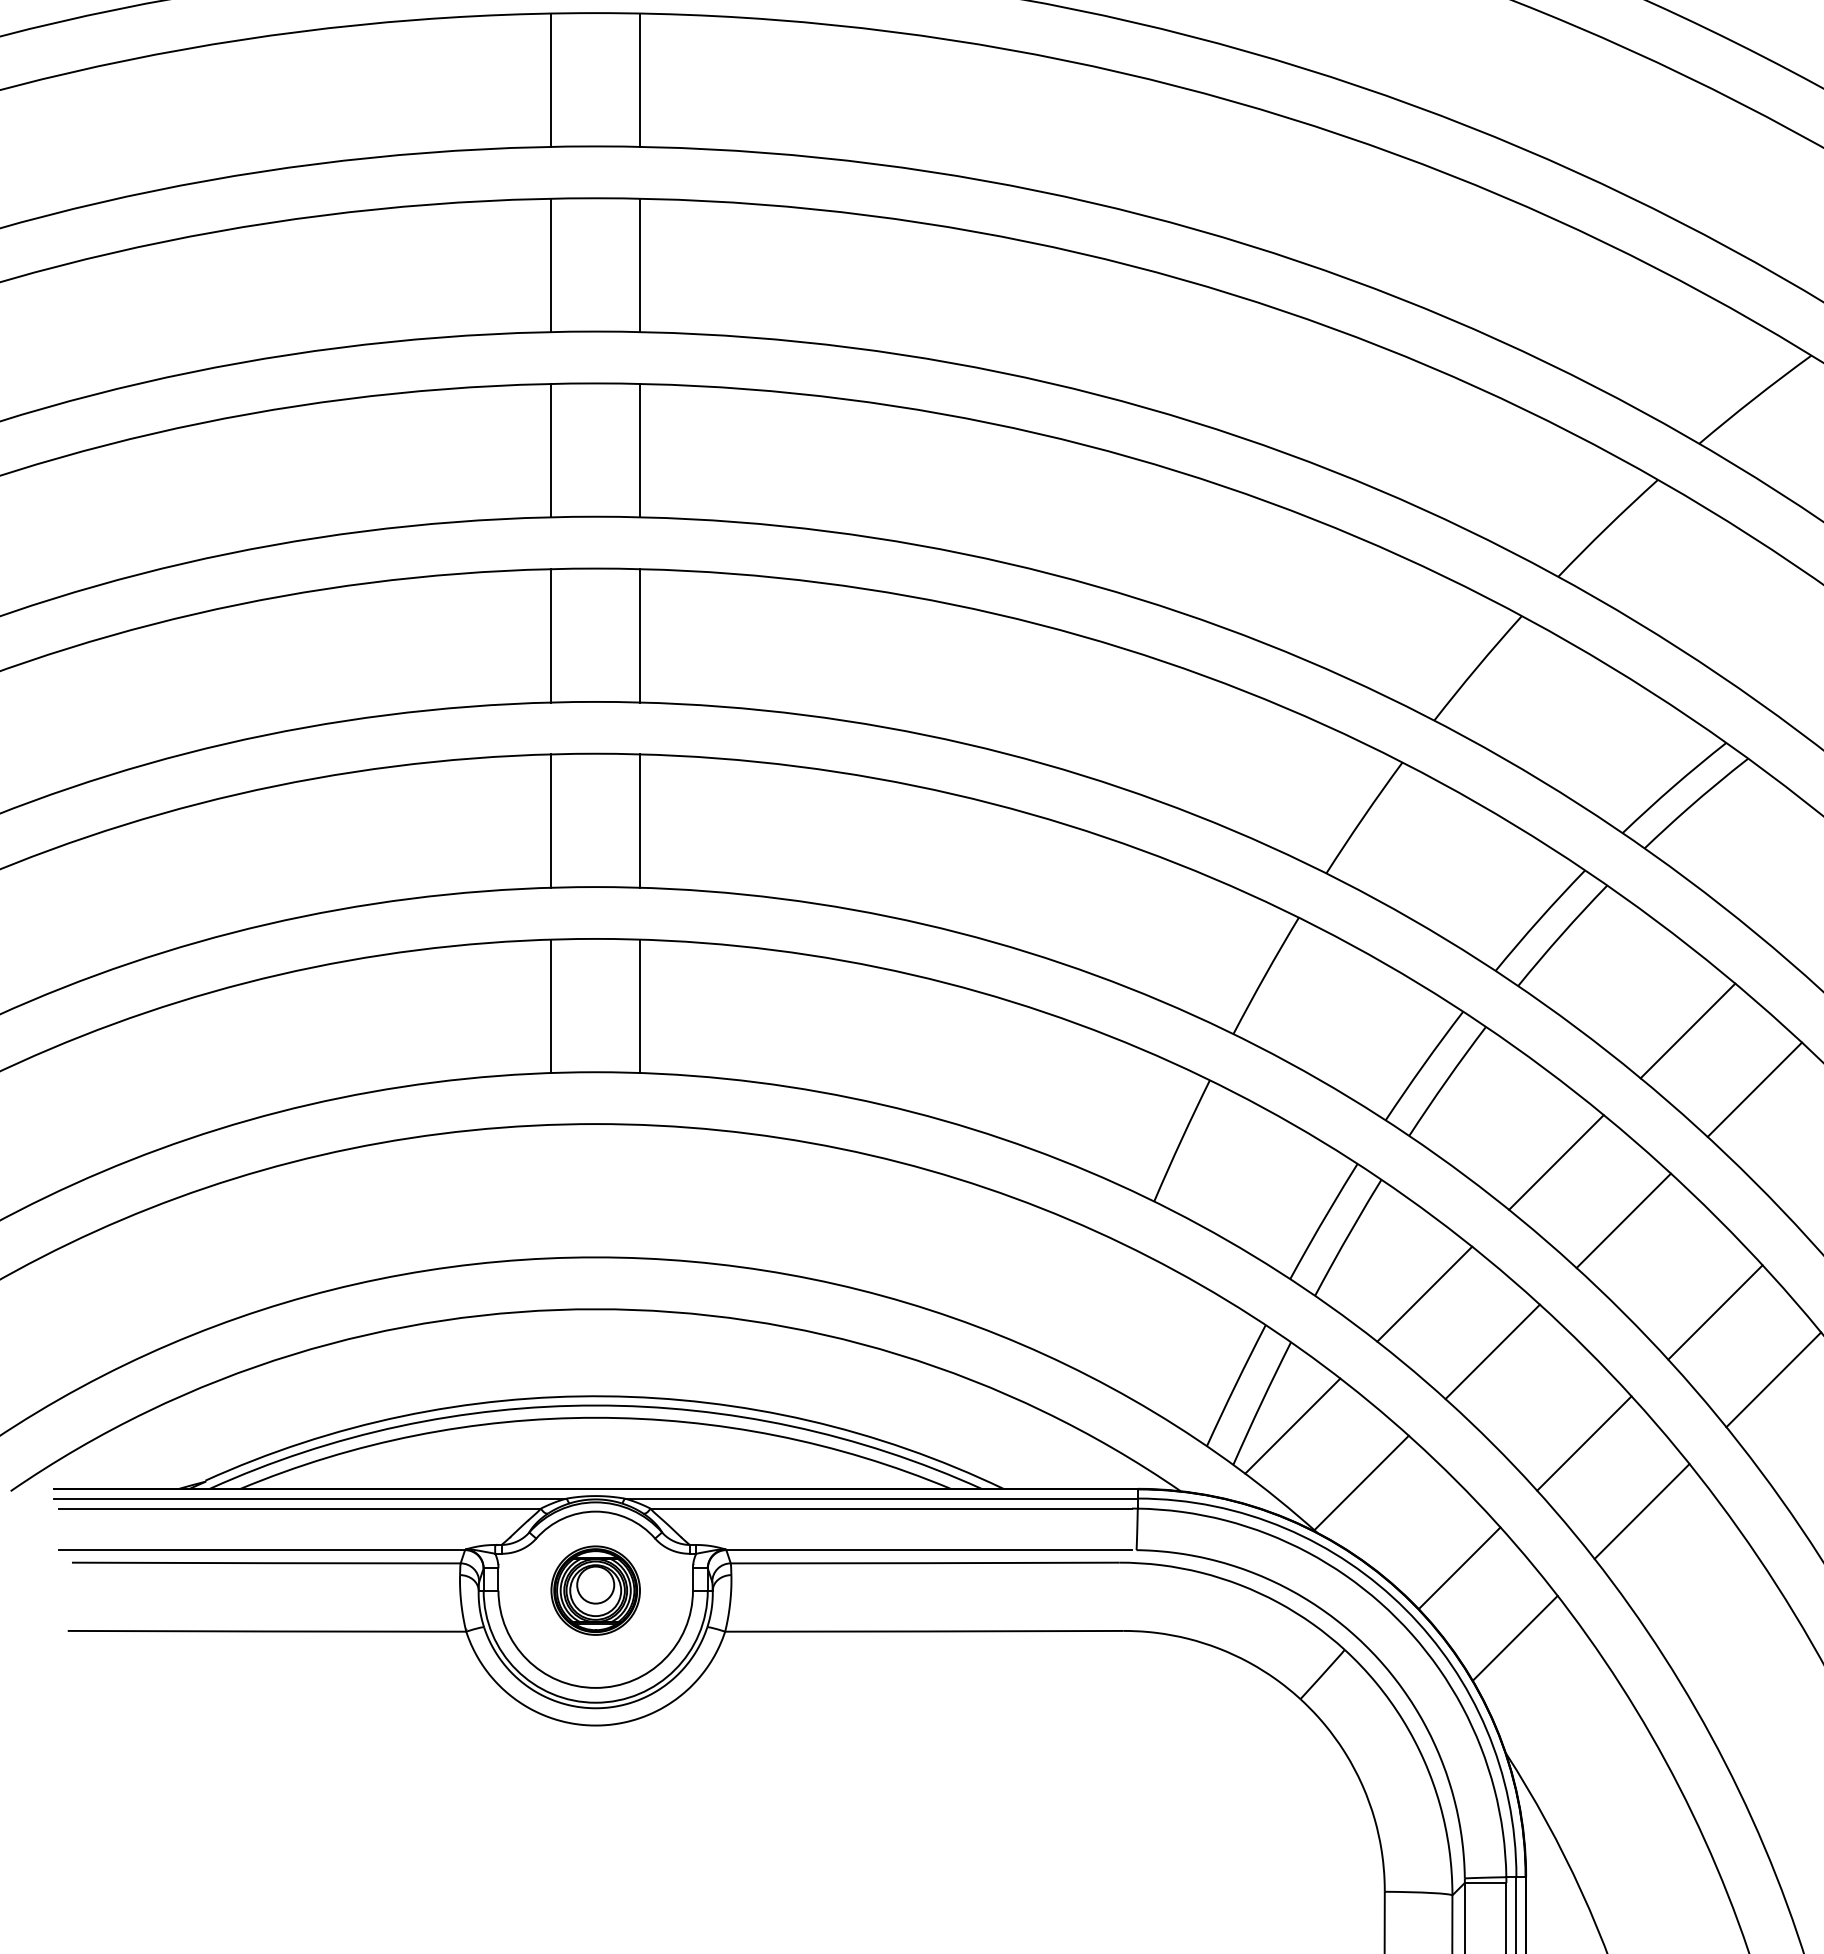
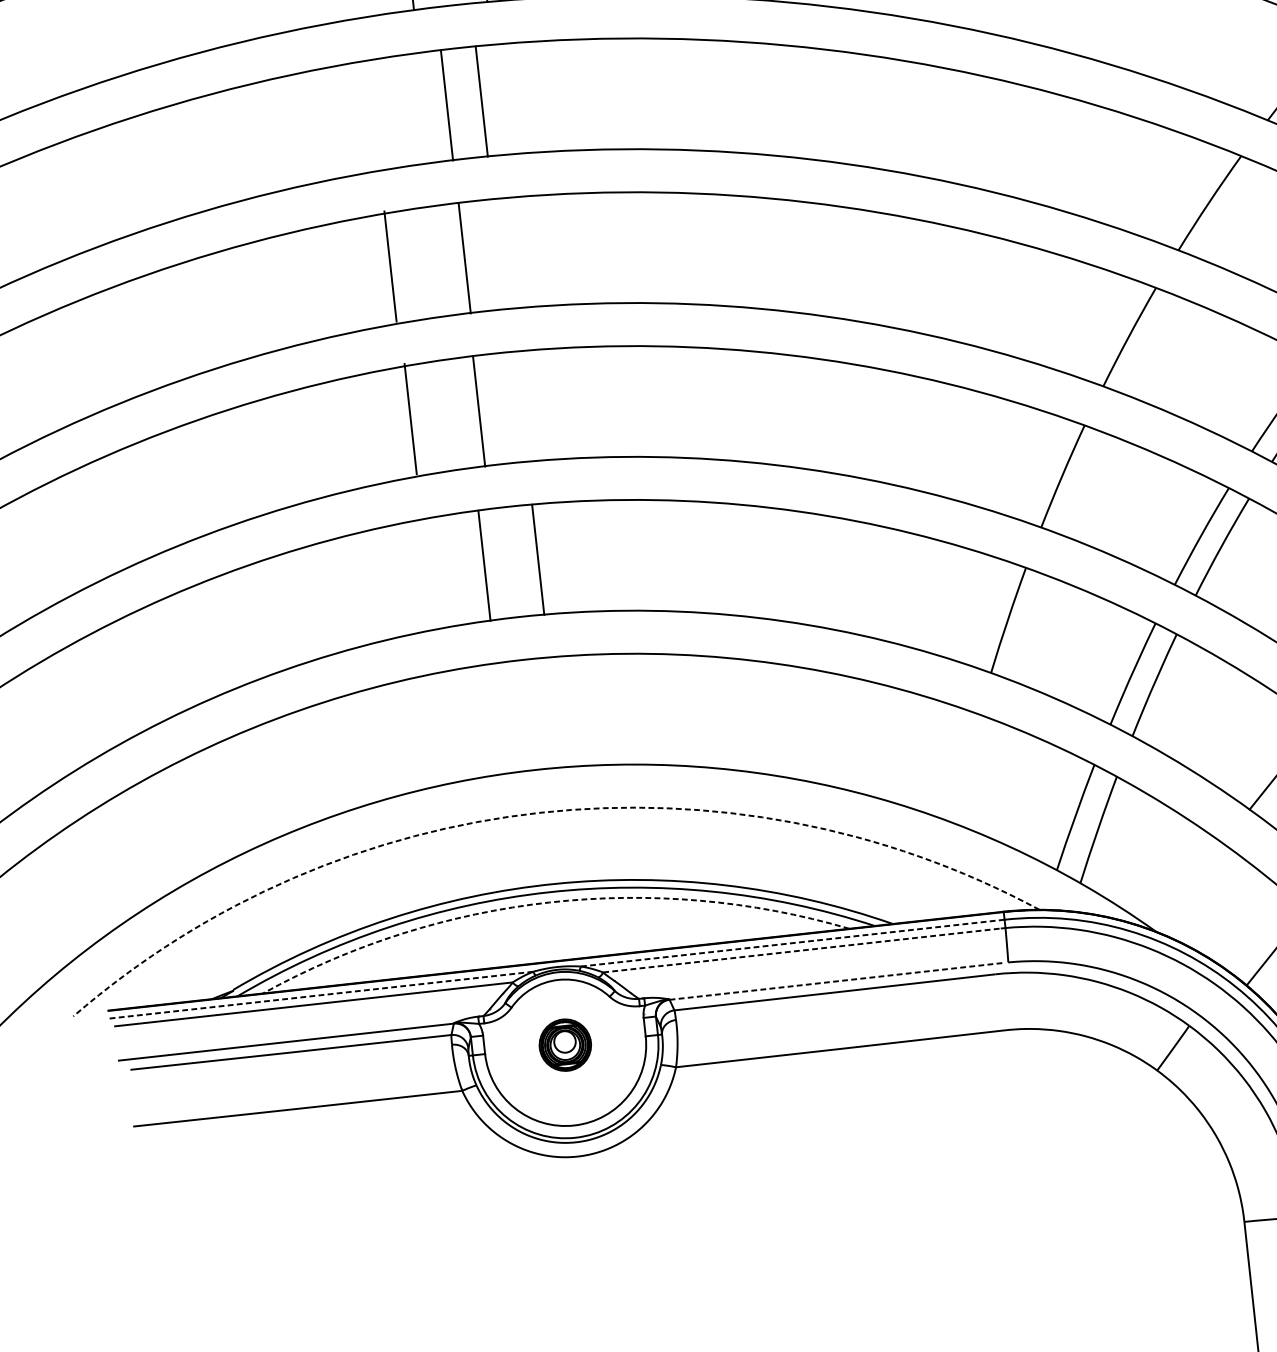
line: (551, 450) -> (481, 101), moved
line: (640, 450) -> (447, 105), moved
line: (551, 635) -> (390, 266), moved
line: (640, 635) -> (464, 258), moved
line: (551, 820) -> (410, 418), moved
line: (640, 820) -> (479, 411), moved
line: (551, 1006) -> (538, 559), moved
line: (640, 1006) -> (484, 565), moved
line: (1424, 1293) -> (1222, 724), removed
arc: (595, 1309) -> (539, 813), solid -> dashed
arc: (595, 1417) -> (549, 902), solid -> dashed
line: (1292, 1425) -> (1125, 845), removed
line: (1361, 1482) -> (1187, 886), removed
line: (310, 1498) -> (321, 995), solid -> dashed
line: (881, 1498) -> (792, 943), solid -> dashed
line: (891, 1508) -> (802, 950), solid -> dashed
line: (929, 1550) -> (837, 981), solid -> dashed
part: (595, 1590) -> (565, 1045), size x0.7

